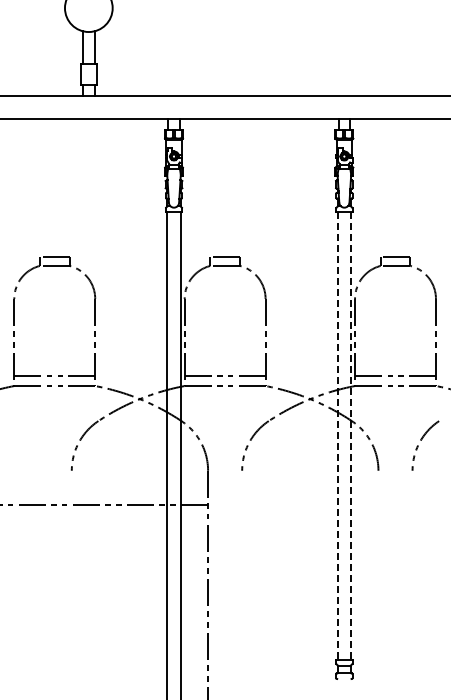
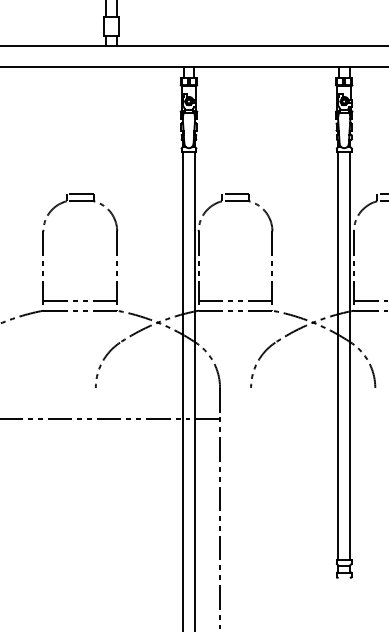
line: (337, 436) -> (337, 356), dashed -> solid
line: (350, 436) -> (349, 356), dashed -> solid

